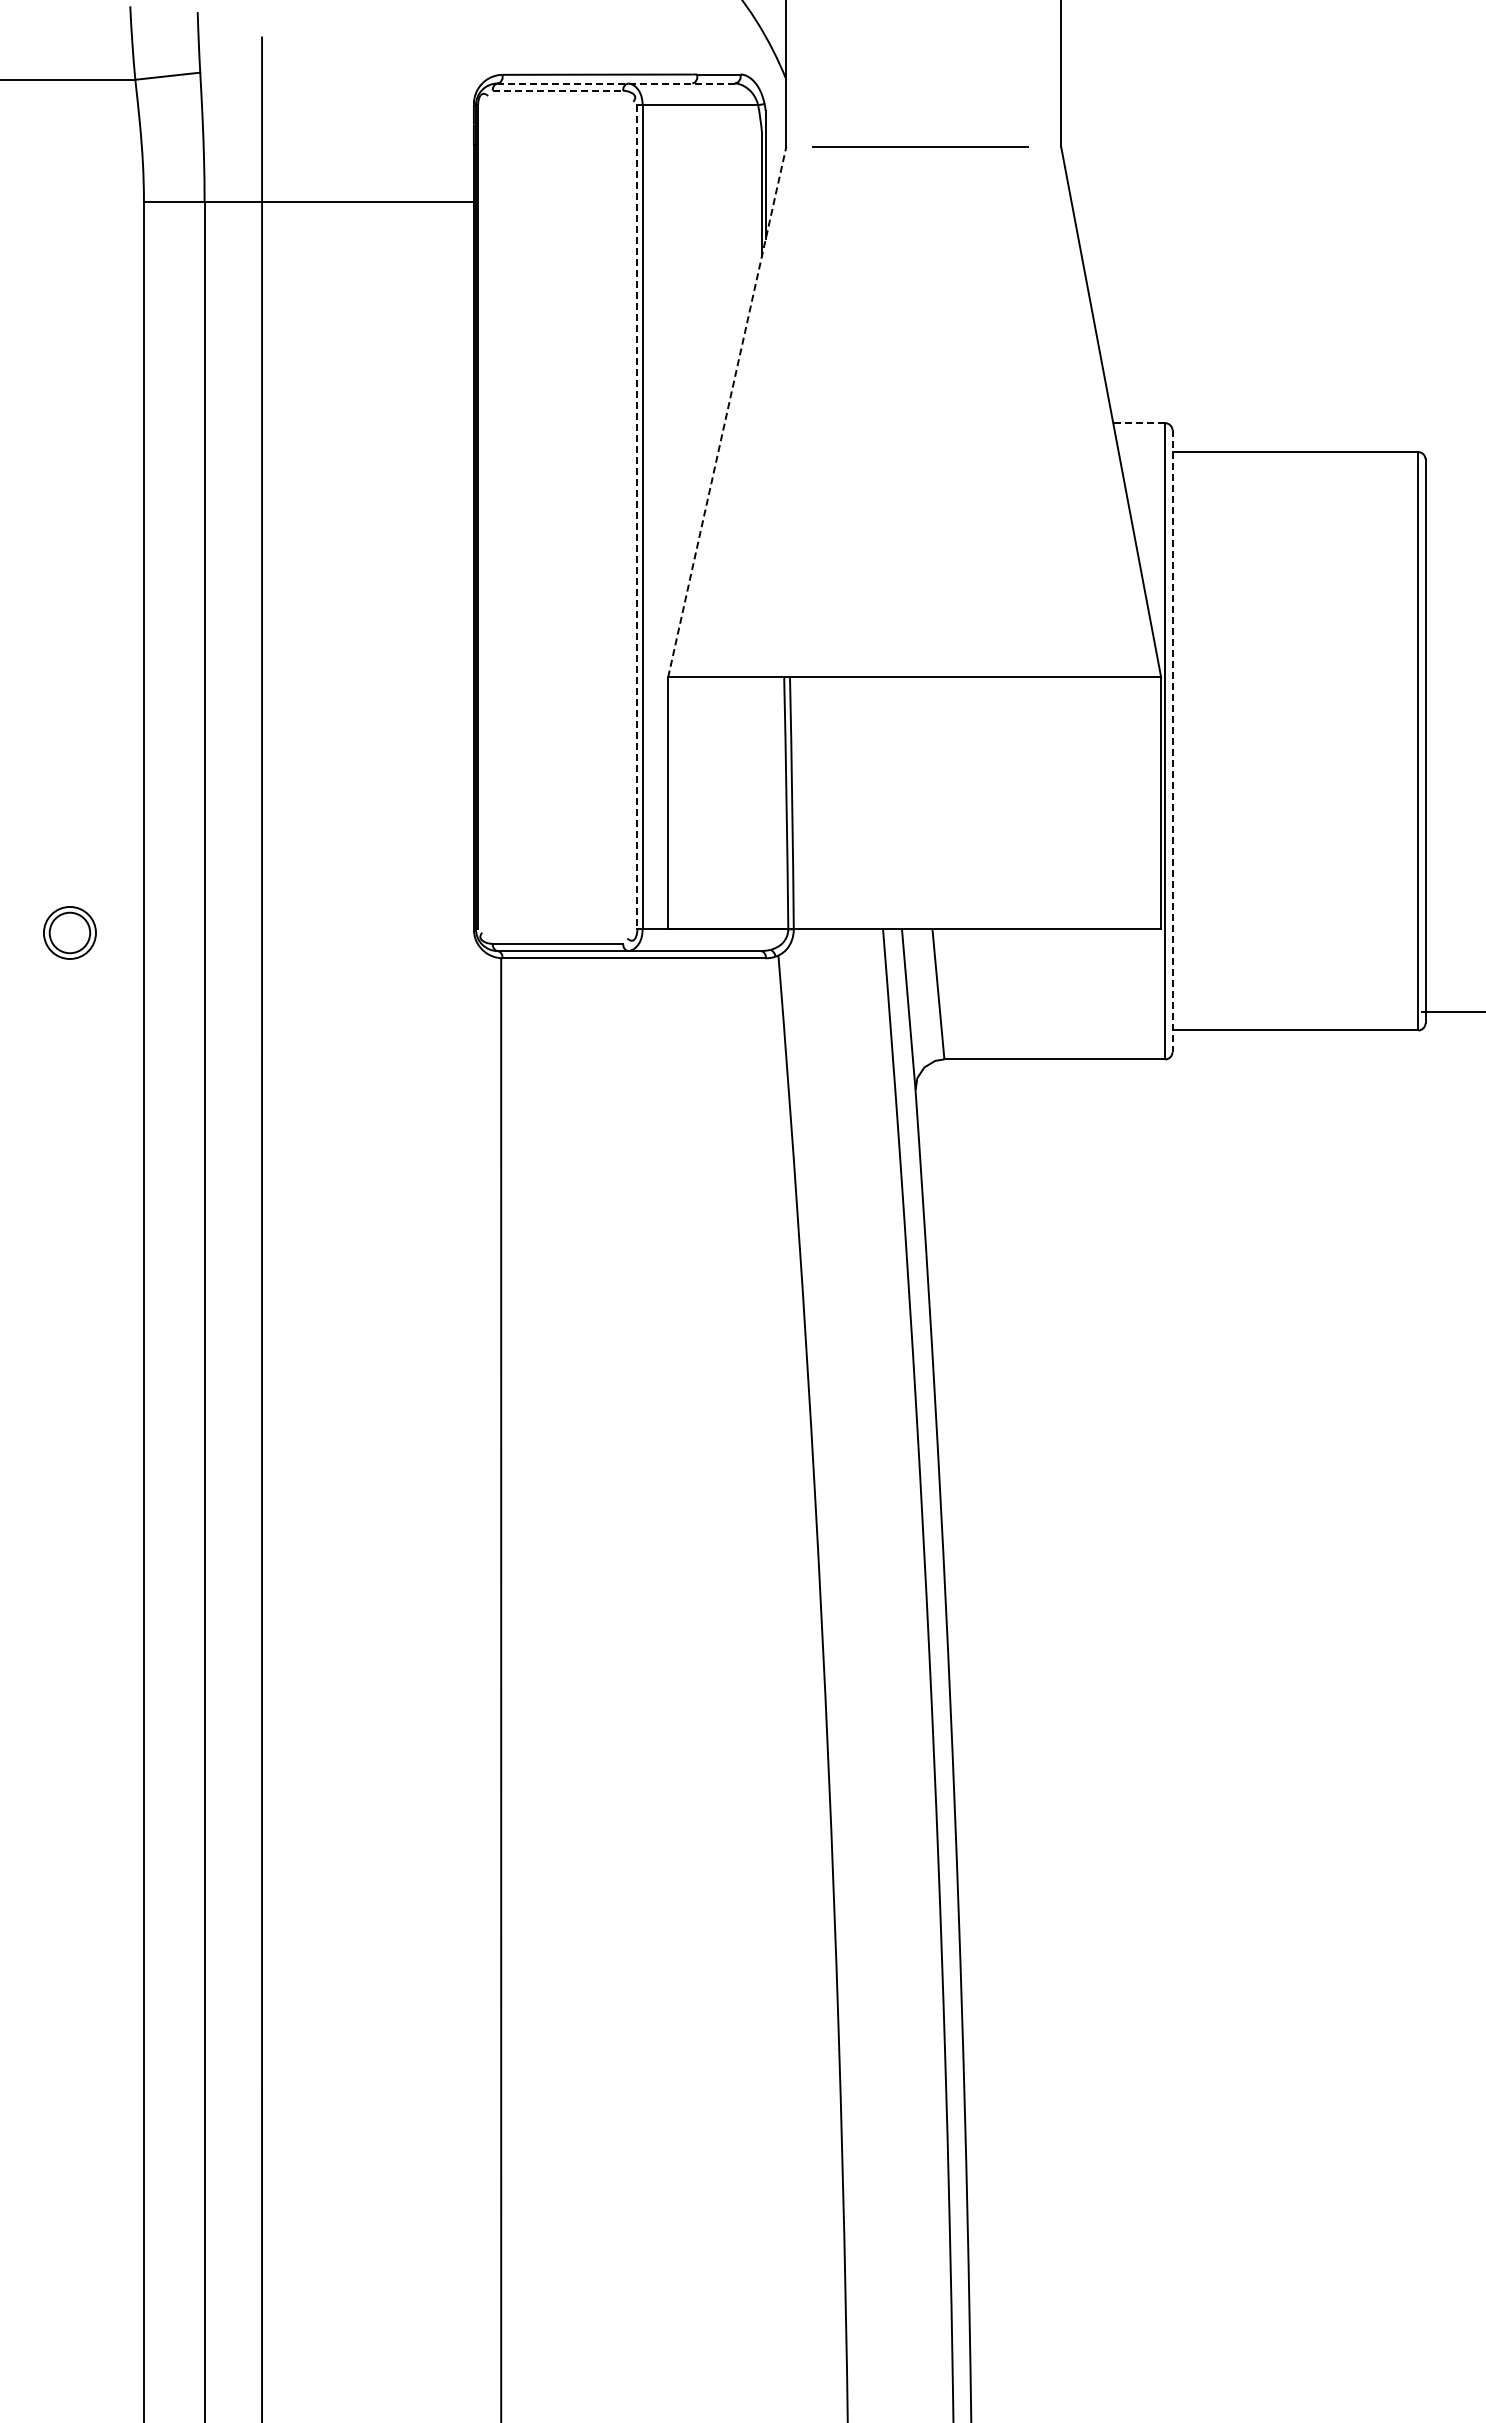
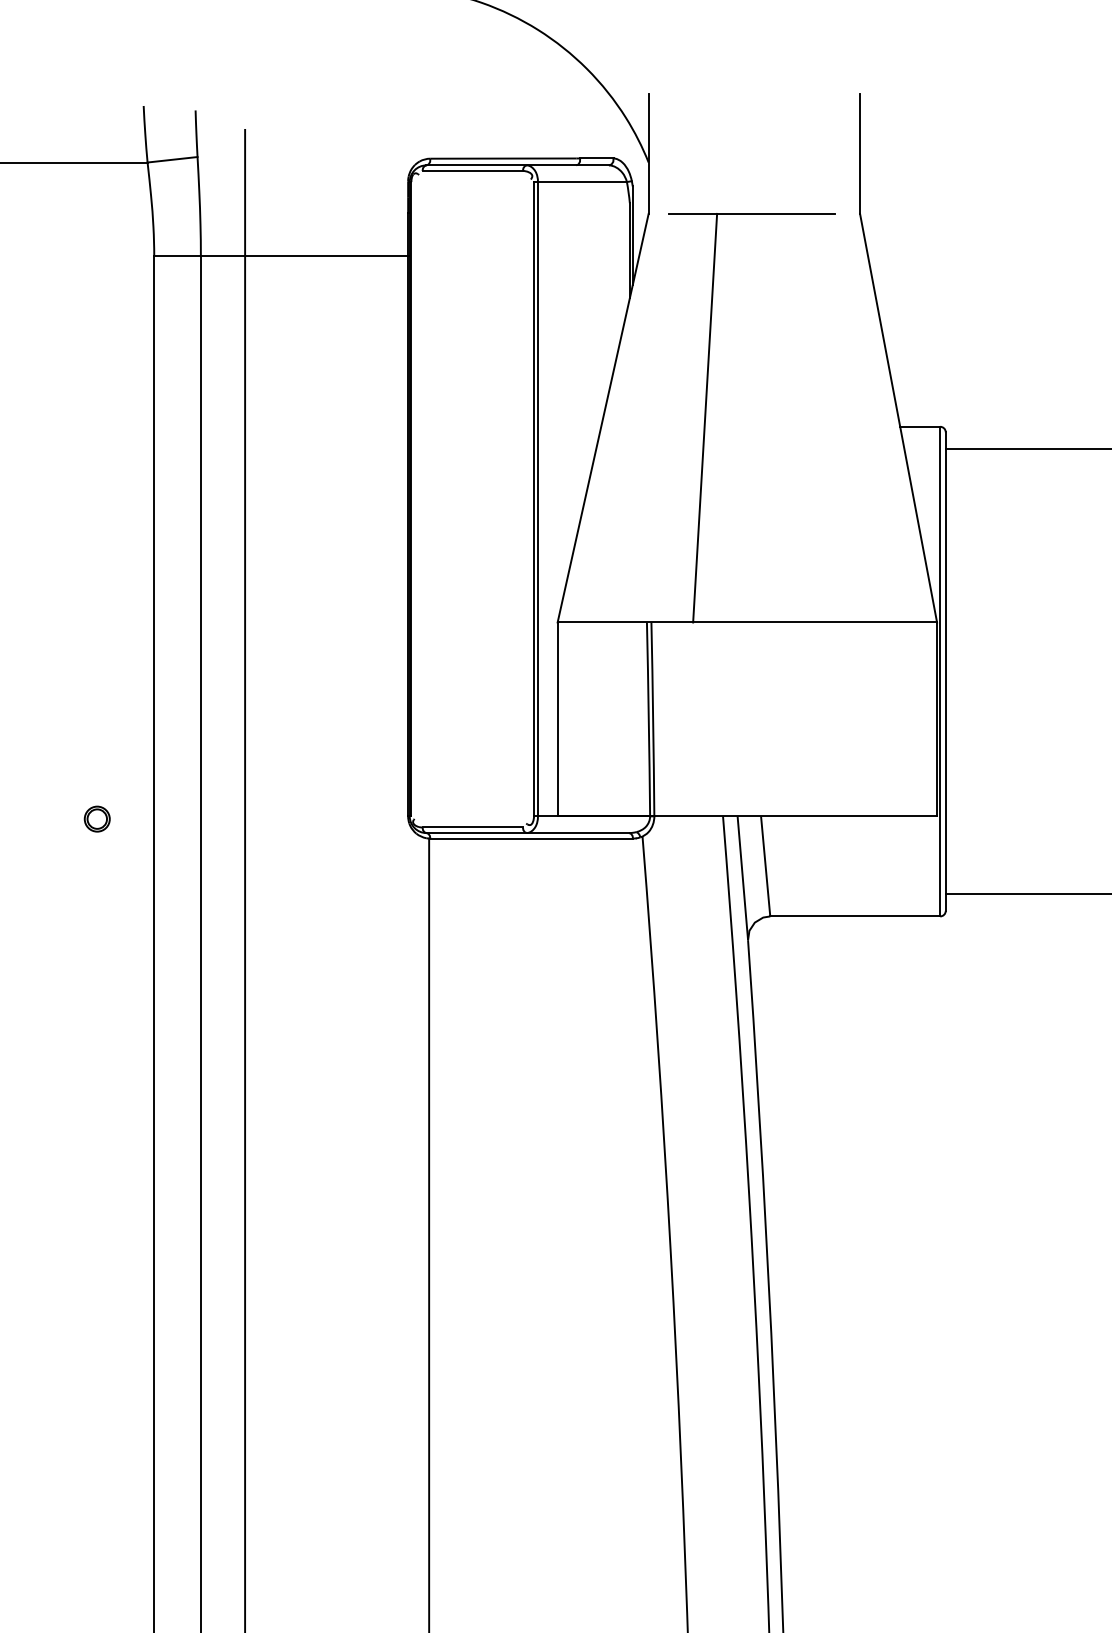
line: (616, 83) -> (517, 165), dashed -> solid
line: (558, 90) -> (473, 170), dashed -> solid
line: (859, 411) -> (704, 417), added
line: (727, 412) -> (603, 418), dashed -> solid
line: (1138, 423) -> (919, 427), dashed -> solid
line: (637, 517) -> (534, 499), dashed -> solid
line: (1172, 741) -> (945, 671), dashed -> solid
part: (69, 932) -> (96, 818), size x0.62

